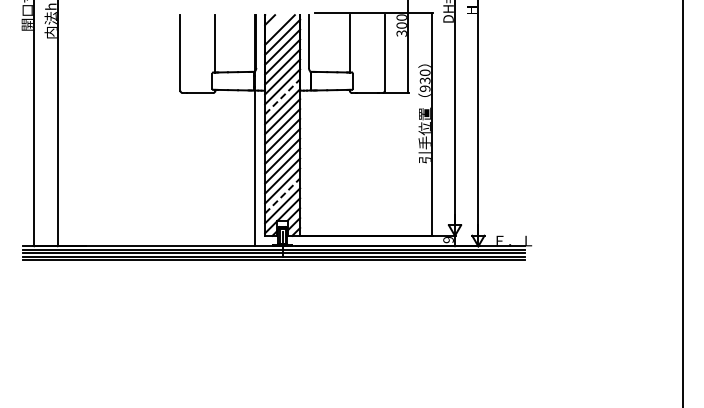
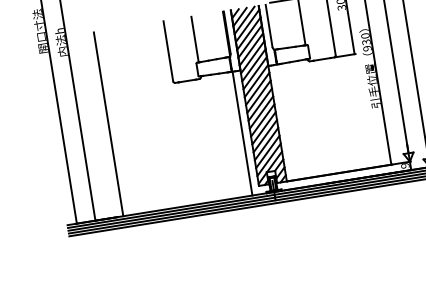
line: (274, 25) -> (239, 17), added
line: (282, 96) -> (255, 72), dashed -> solid
line: (92, 130) -> (108, 124), added
line: (282, 195) -> (267, 151), dashed -> solid

